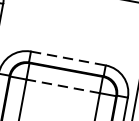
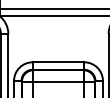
line: (68, 58) -> (58, 62), dashed -> solid
line: (63, 86) -> (58, 81), dashed -> solid

